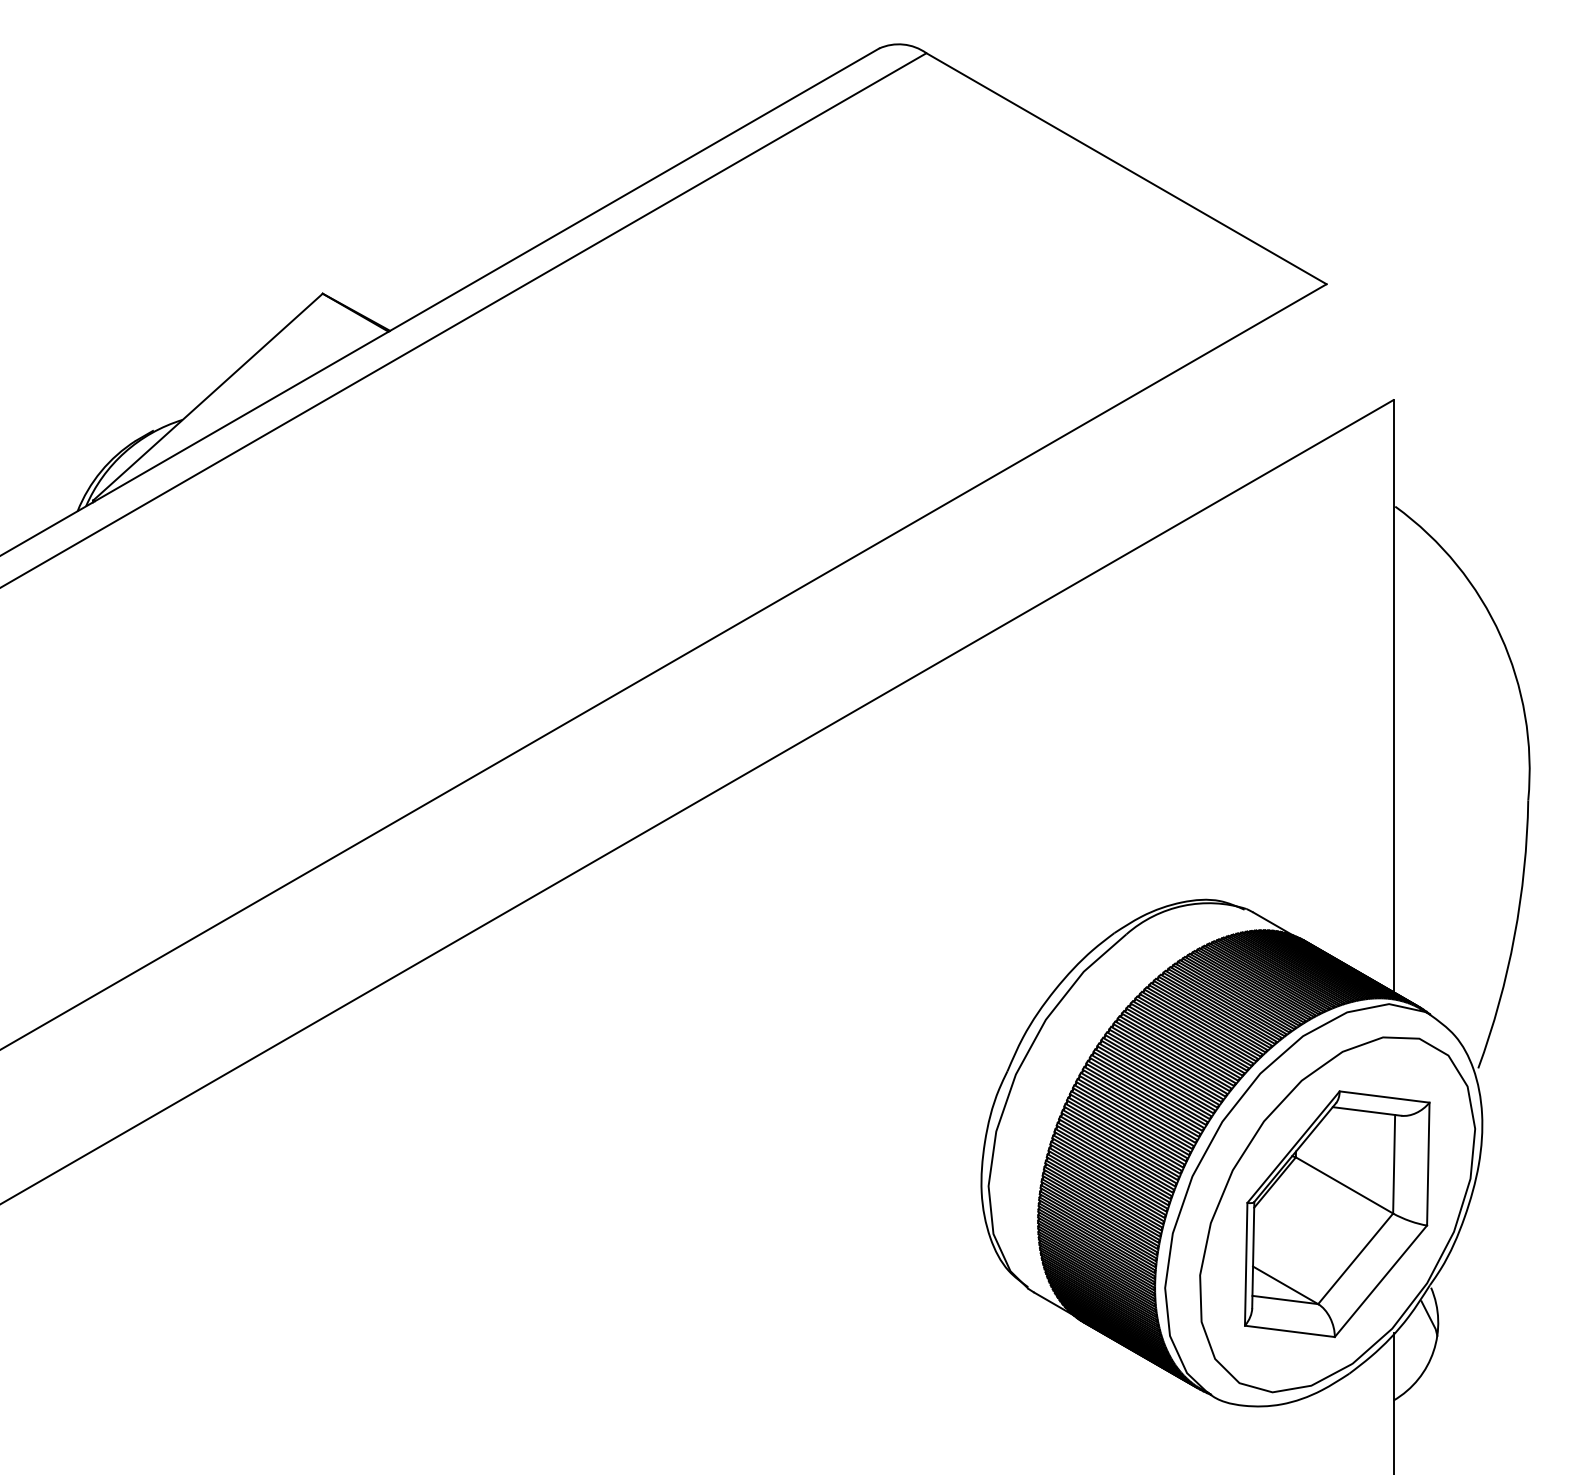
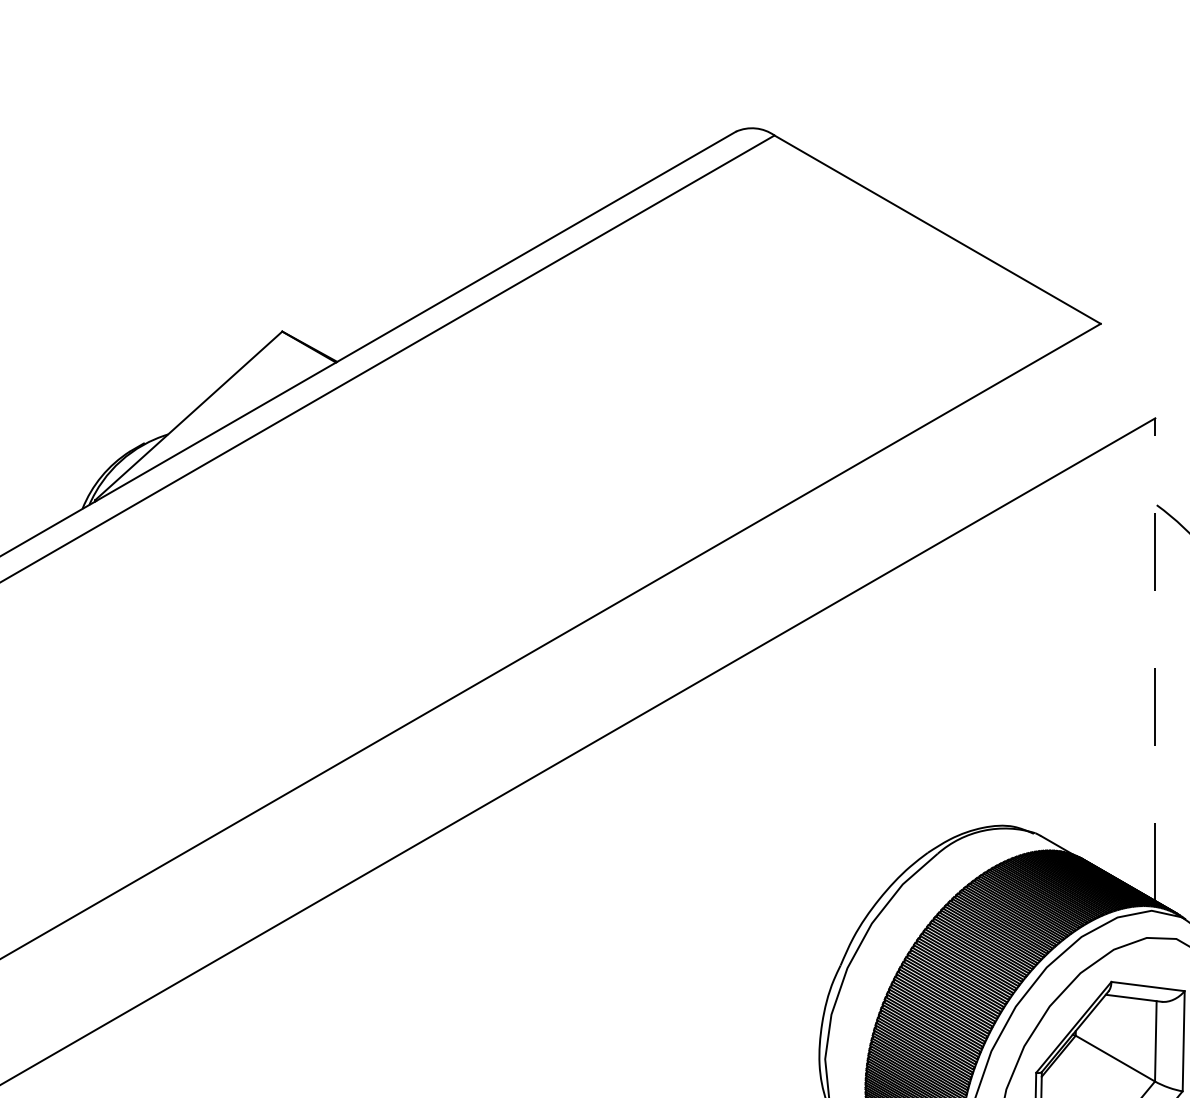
line: (1393, 695) -> (1155, 659), solid -> dashed

